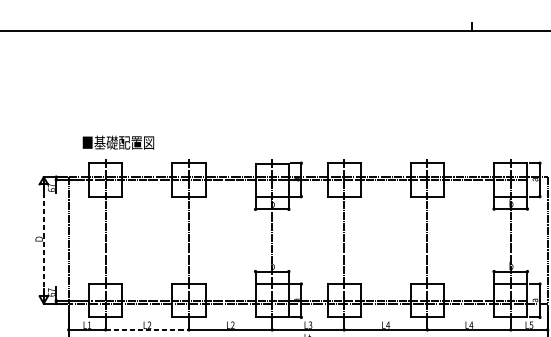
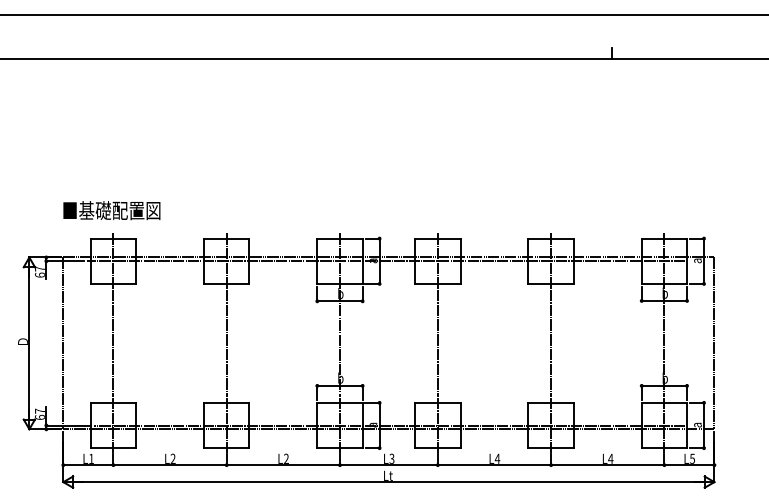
text: (118, 142) -> (111, 210), moved
line: (43, 240) -> (29, 343), dashed -> solid
line: (147, 330) -> (170, 465), dashed -> solid

